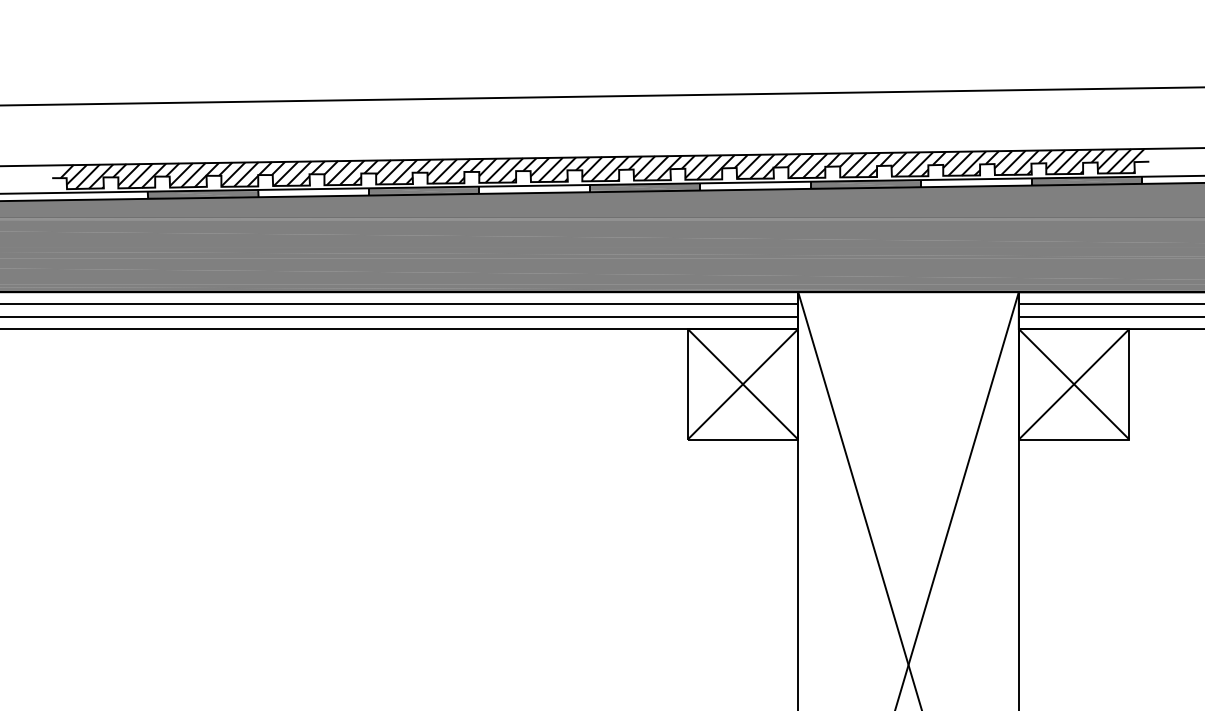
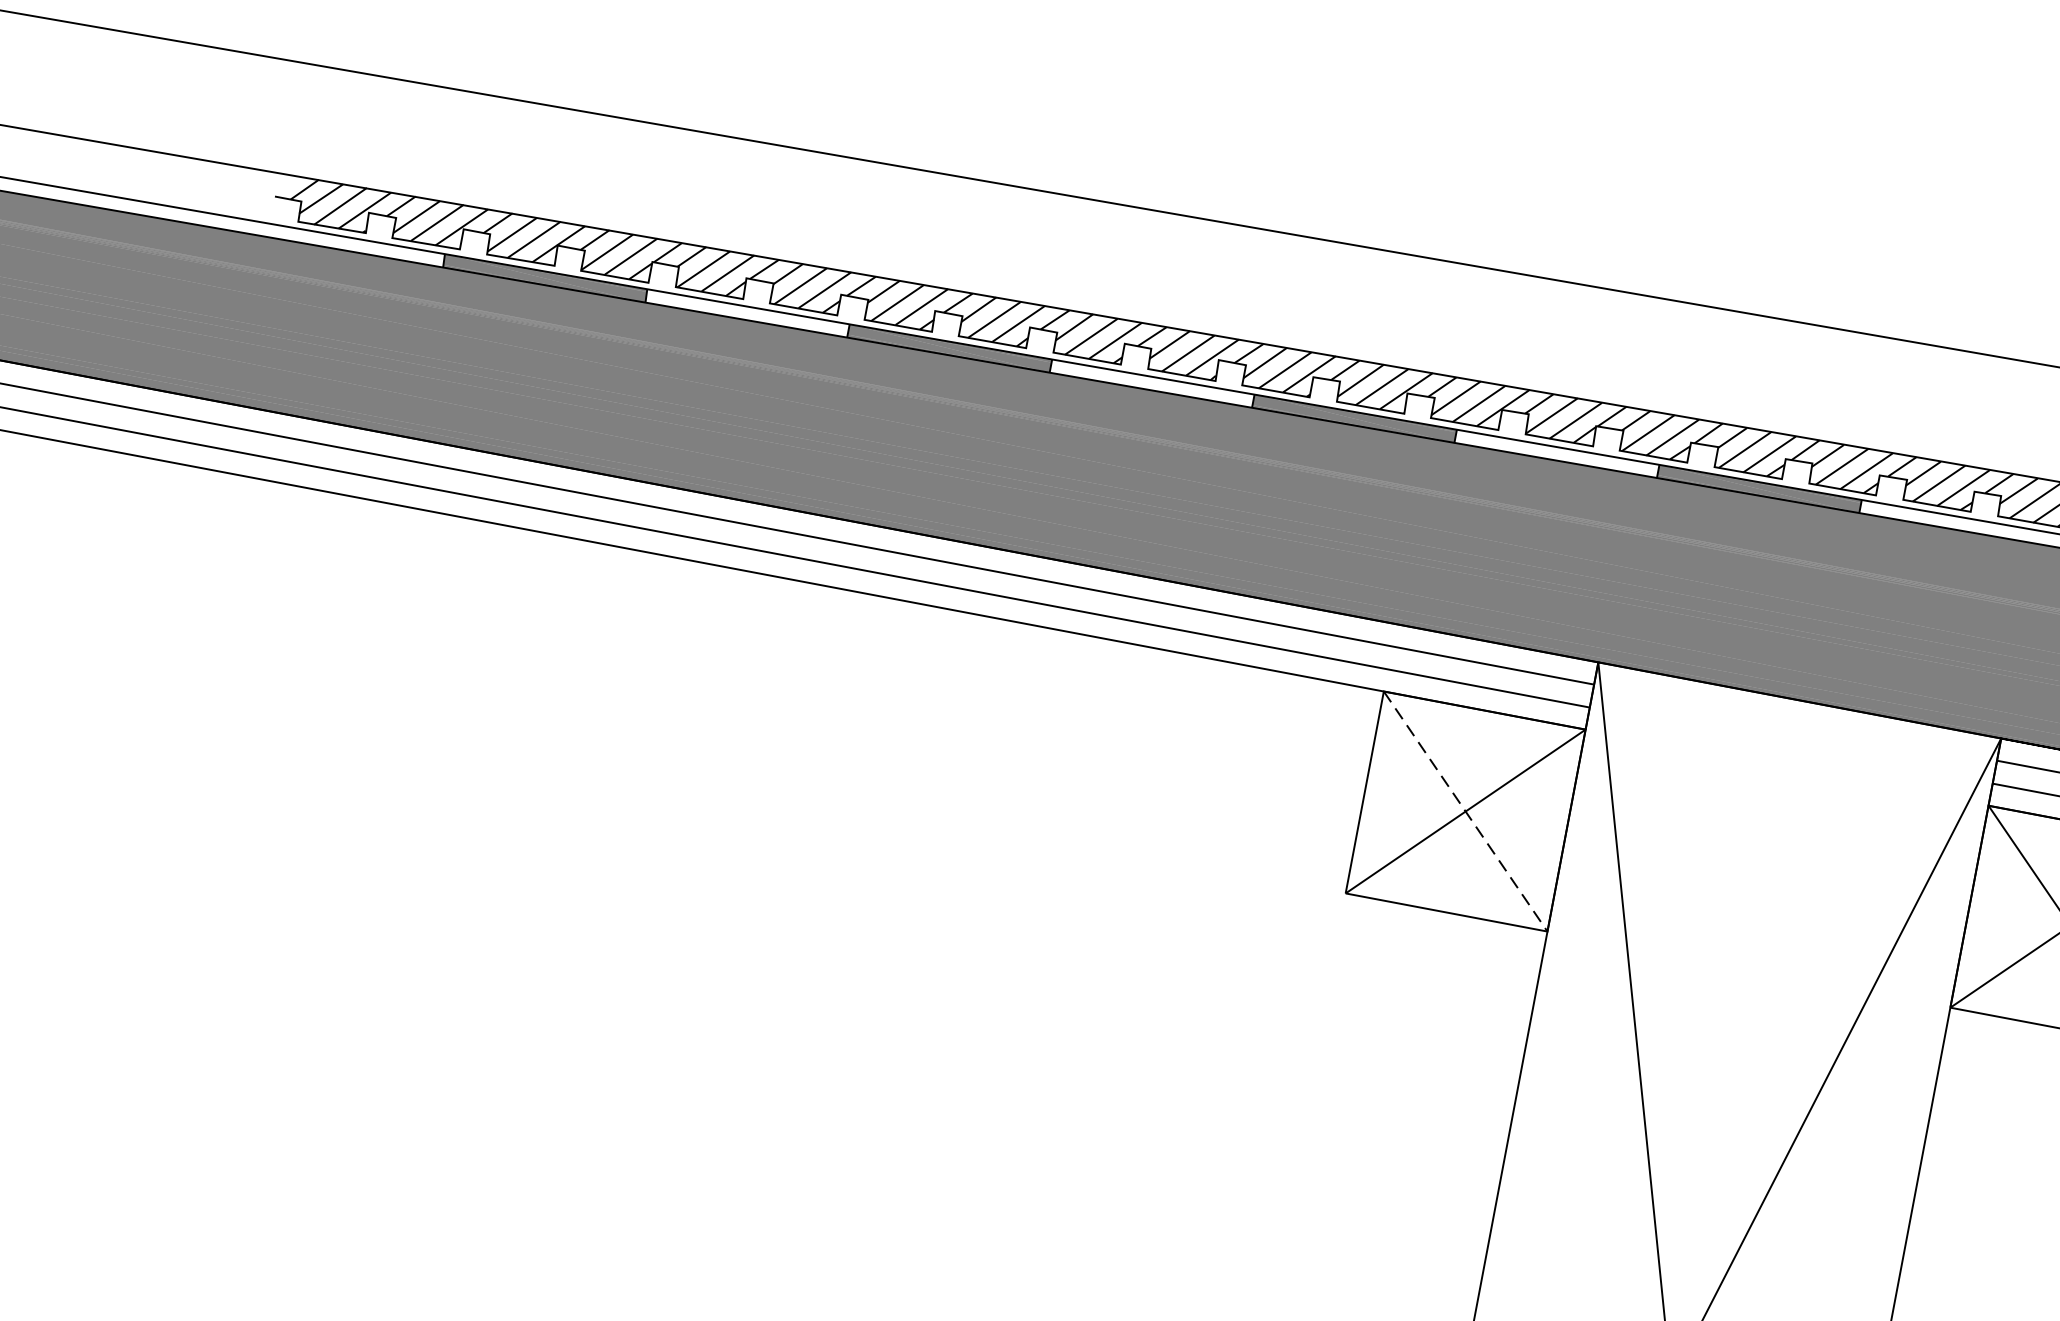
line: (743, 384) -> (1466, 812), solid -> dashed

